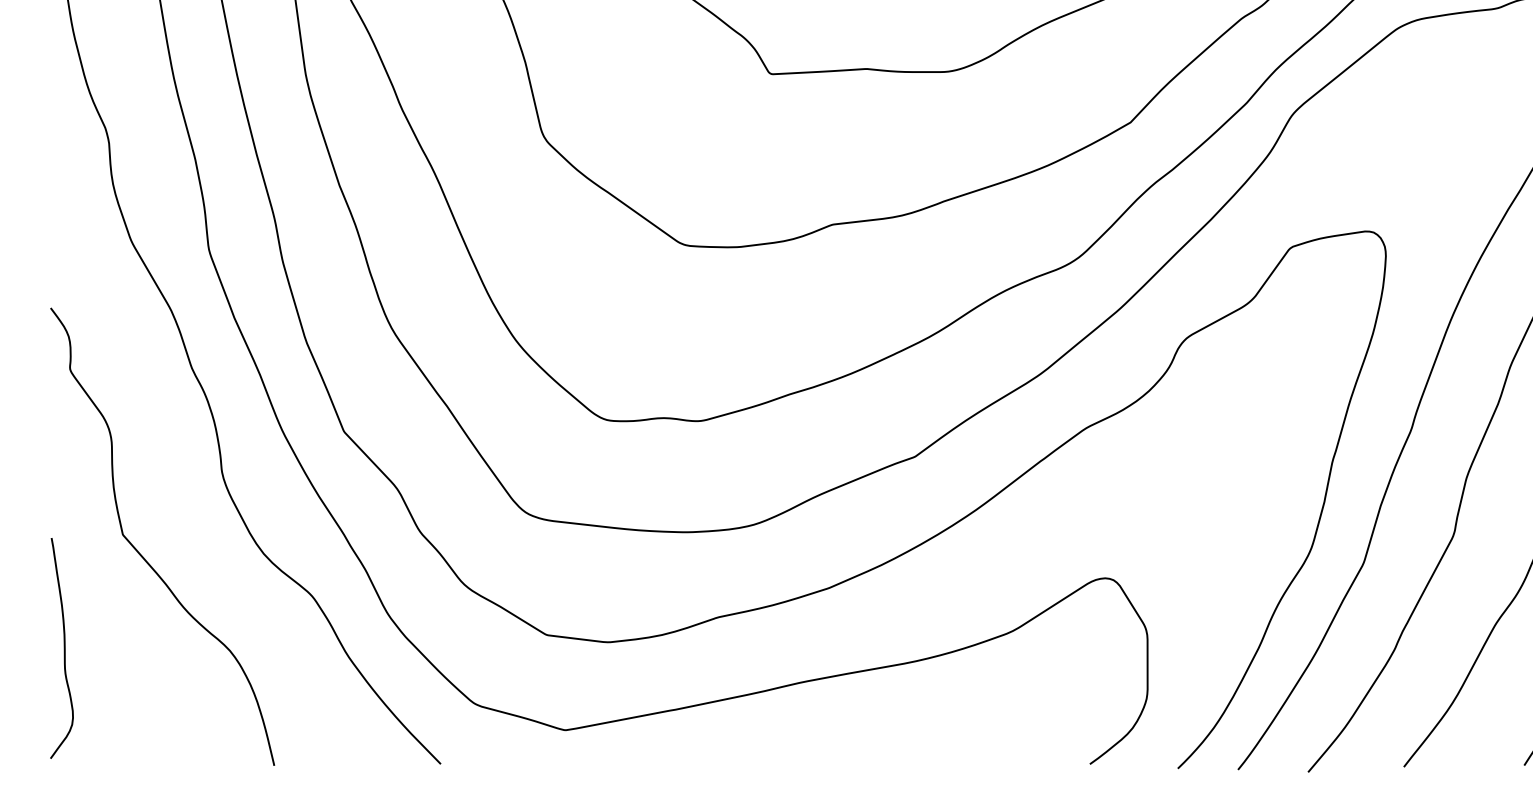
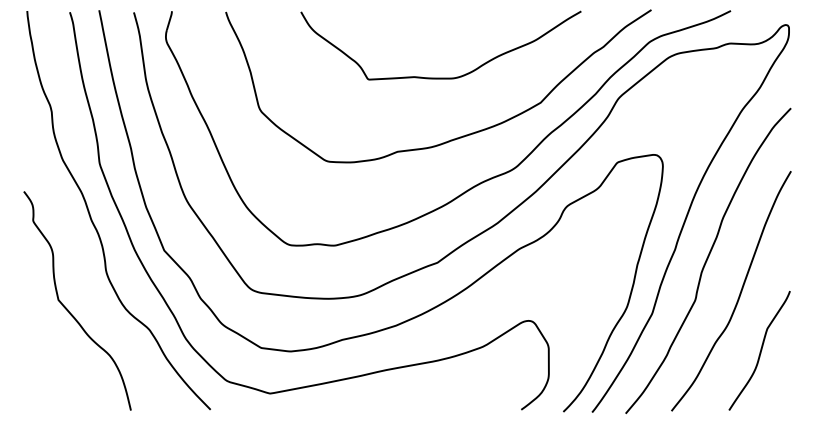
curve: (62, 648) -> (29, 354), removed

